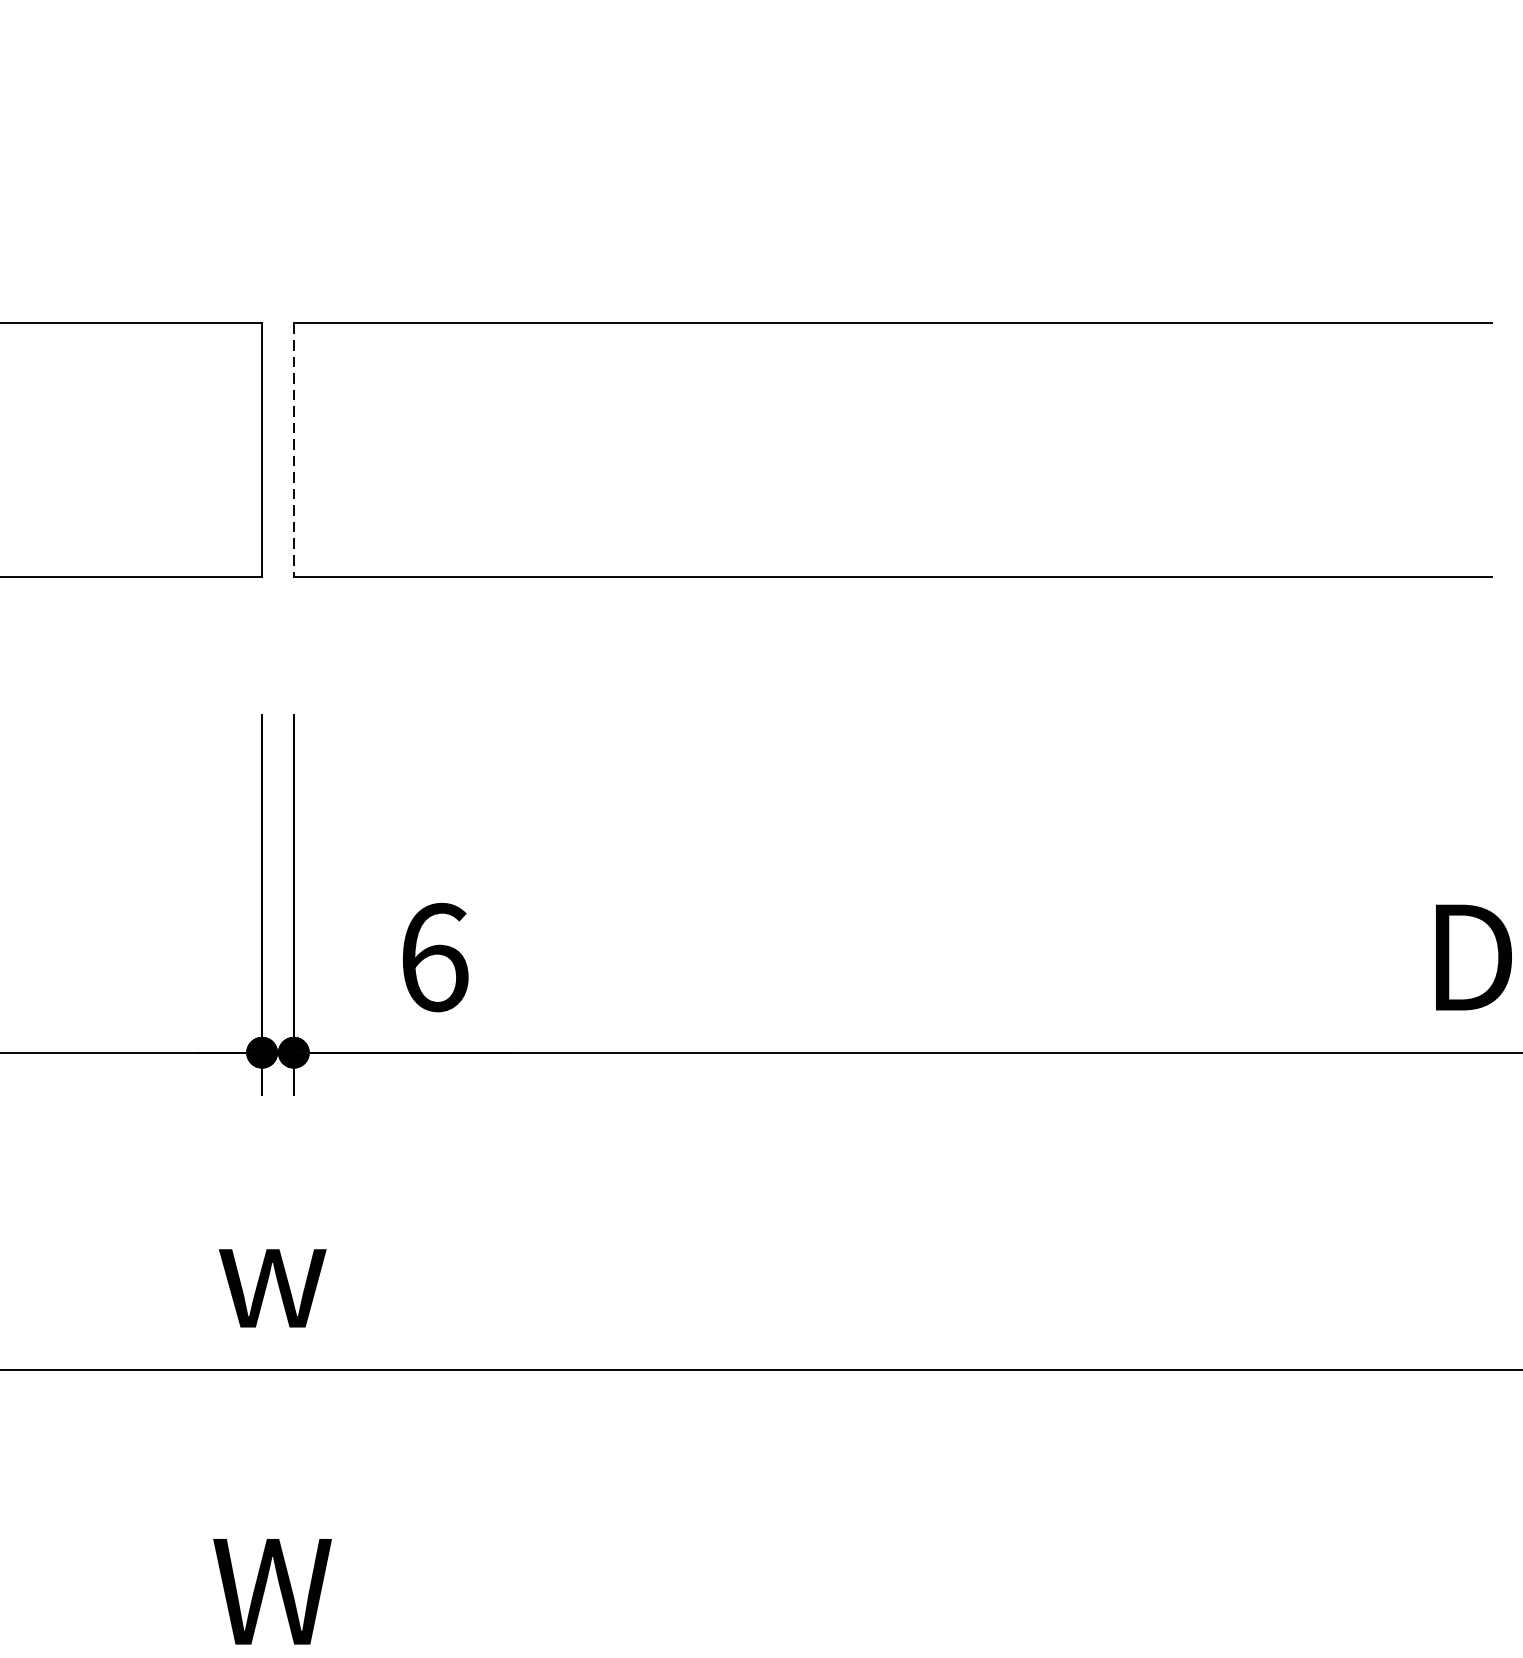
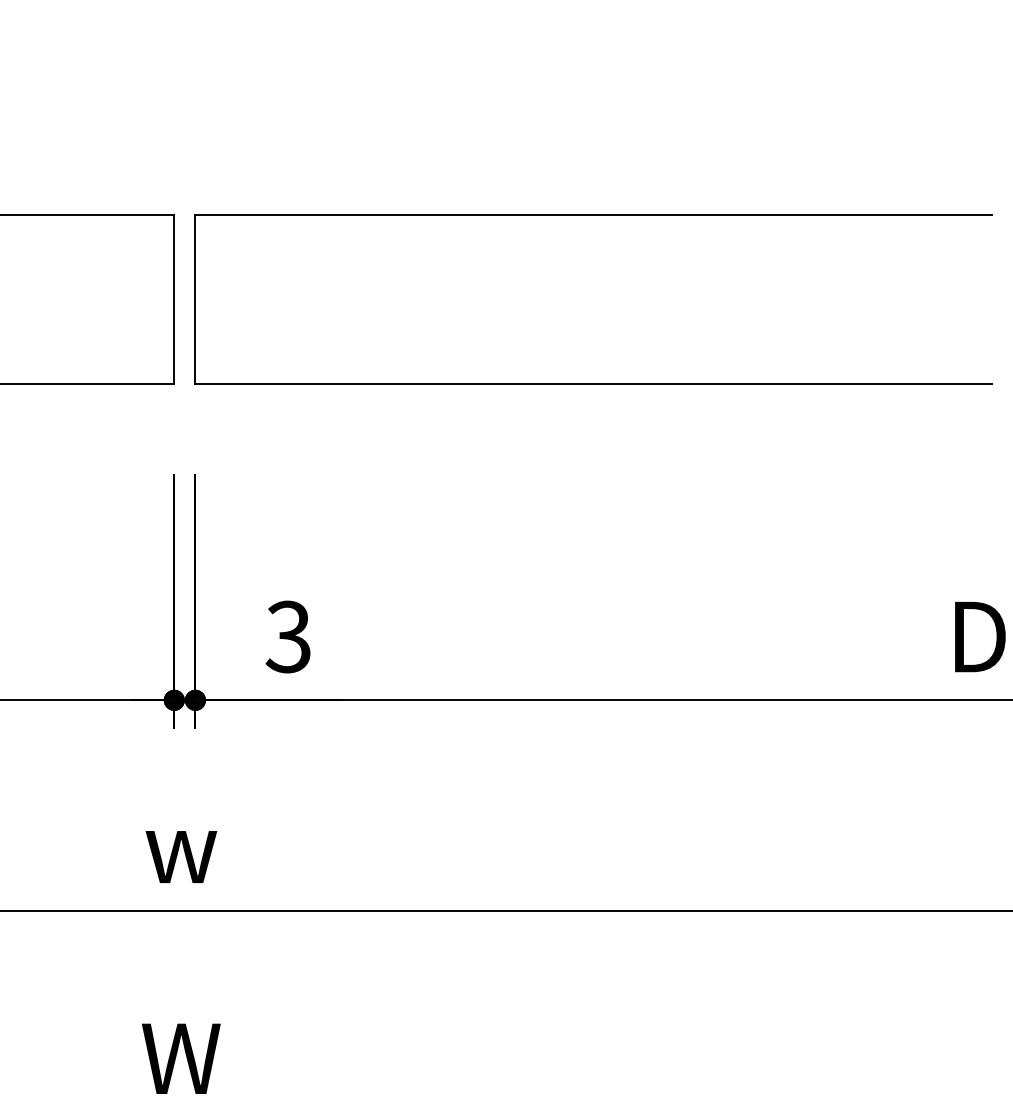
line: (293, 451) -> (195, 300), dashed -> solid
text: (433, 956) -> (288, 636), 6 -> 3

